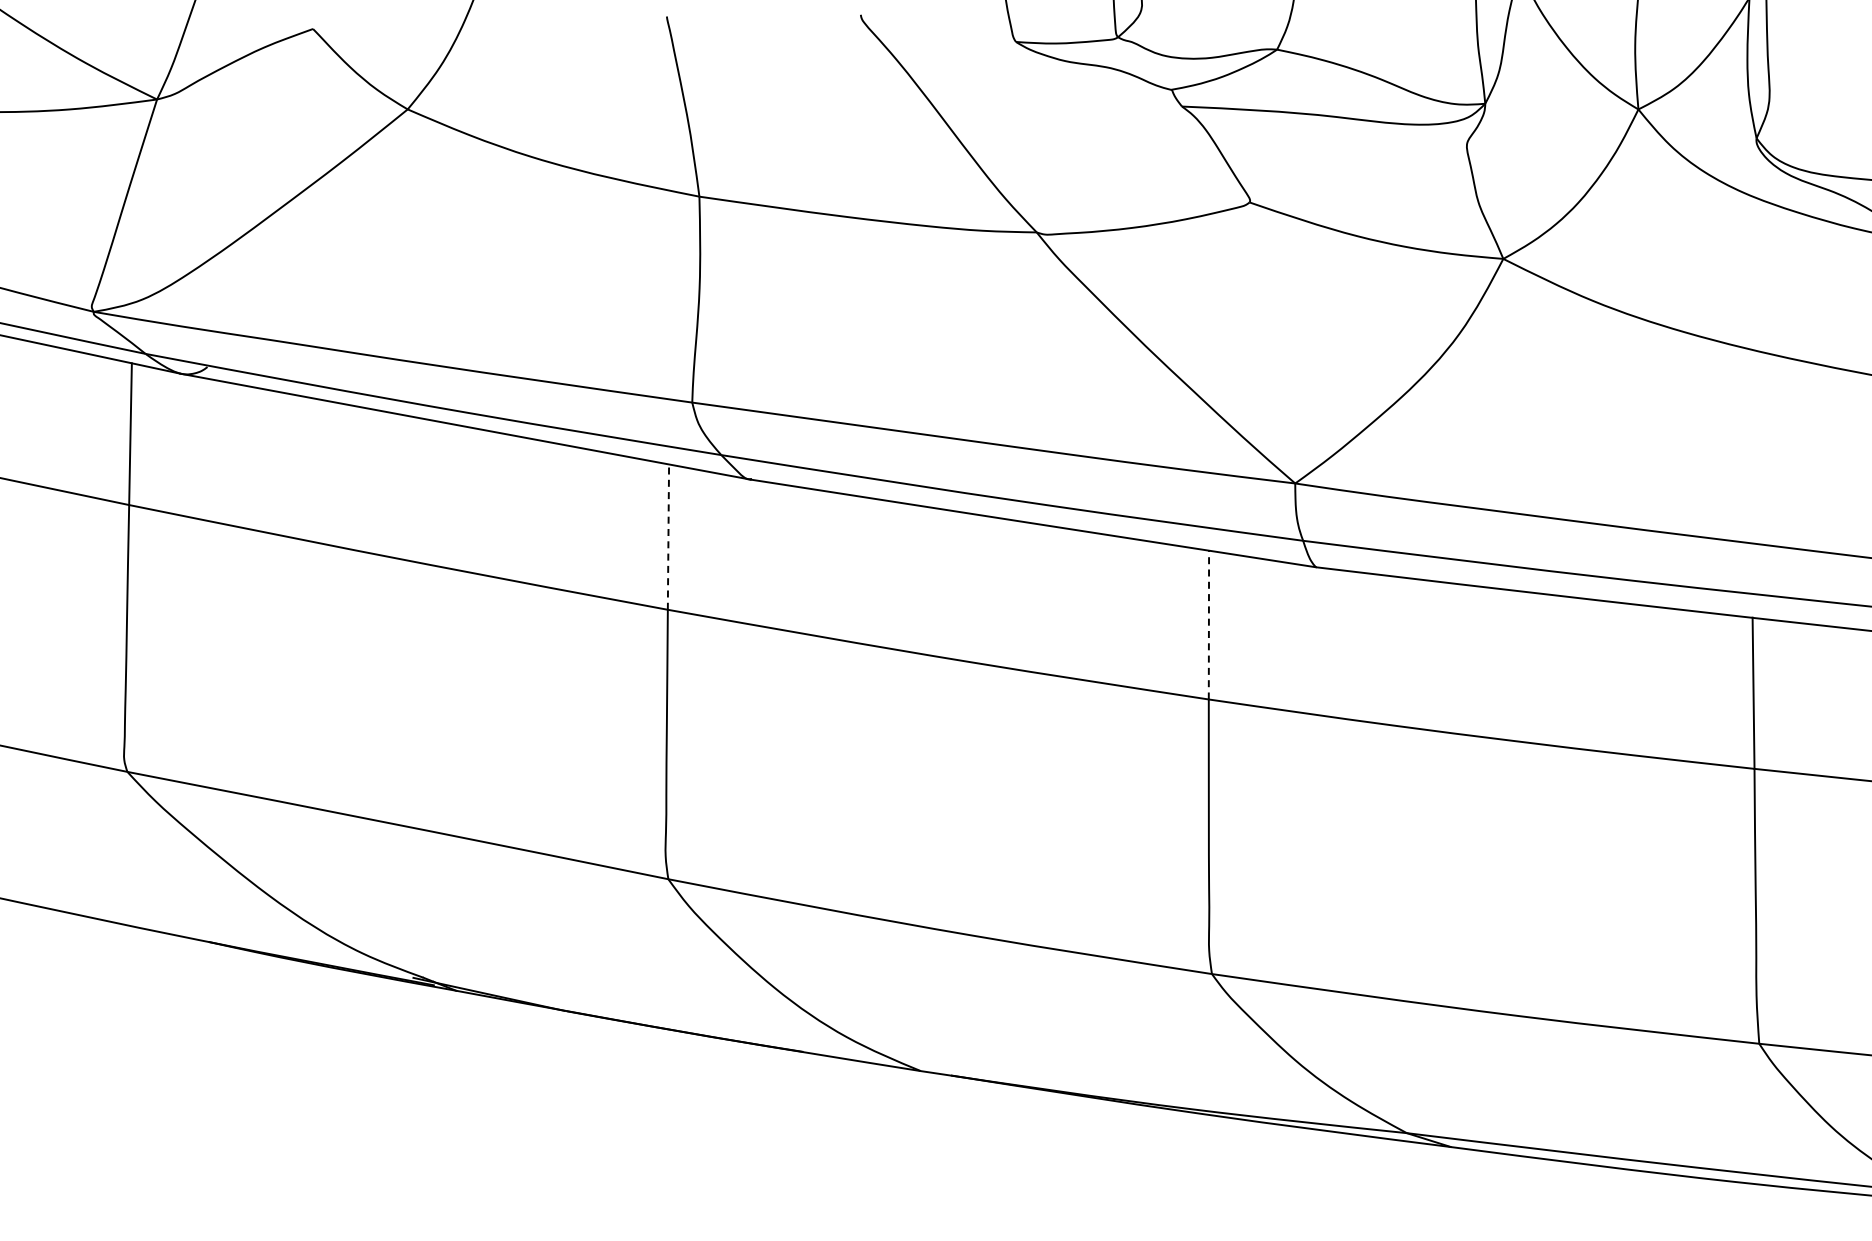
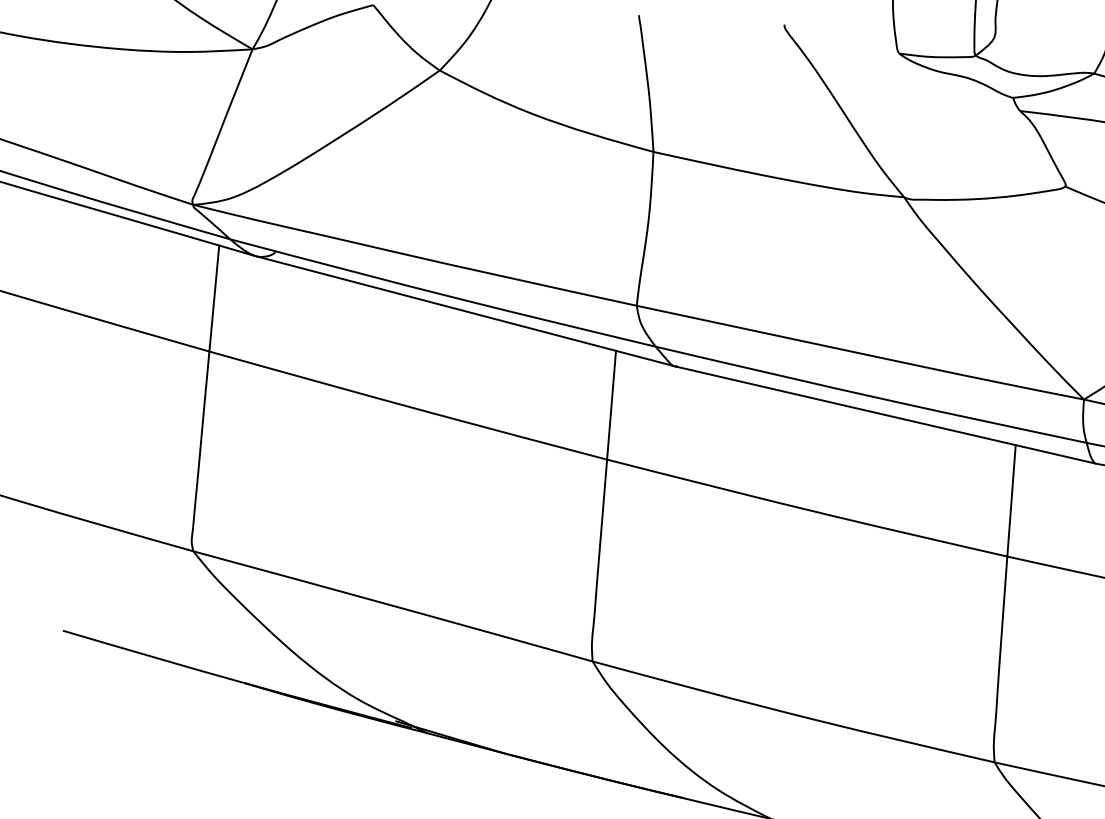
line: (668, 537) -> (611, 405), dashed -> solid
line: (1208, 624) -> (1011, 500), dashed -> solid

